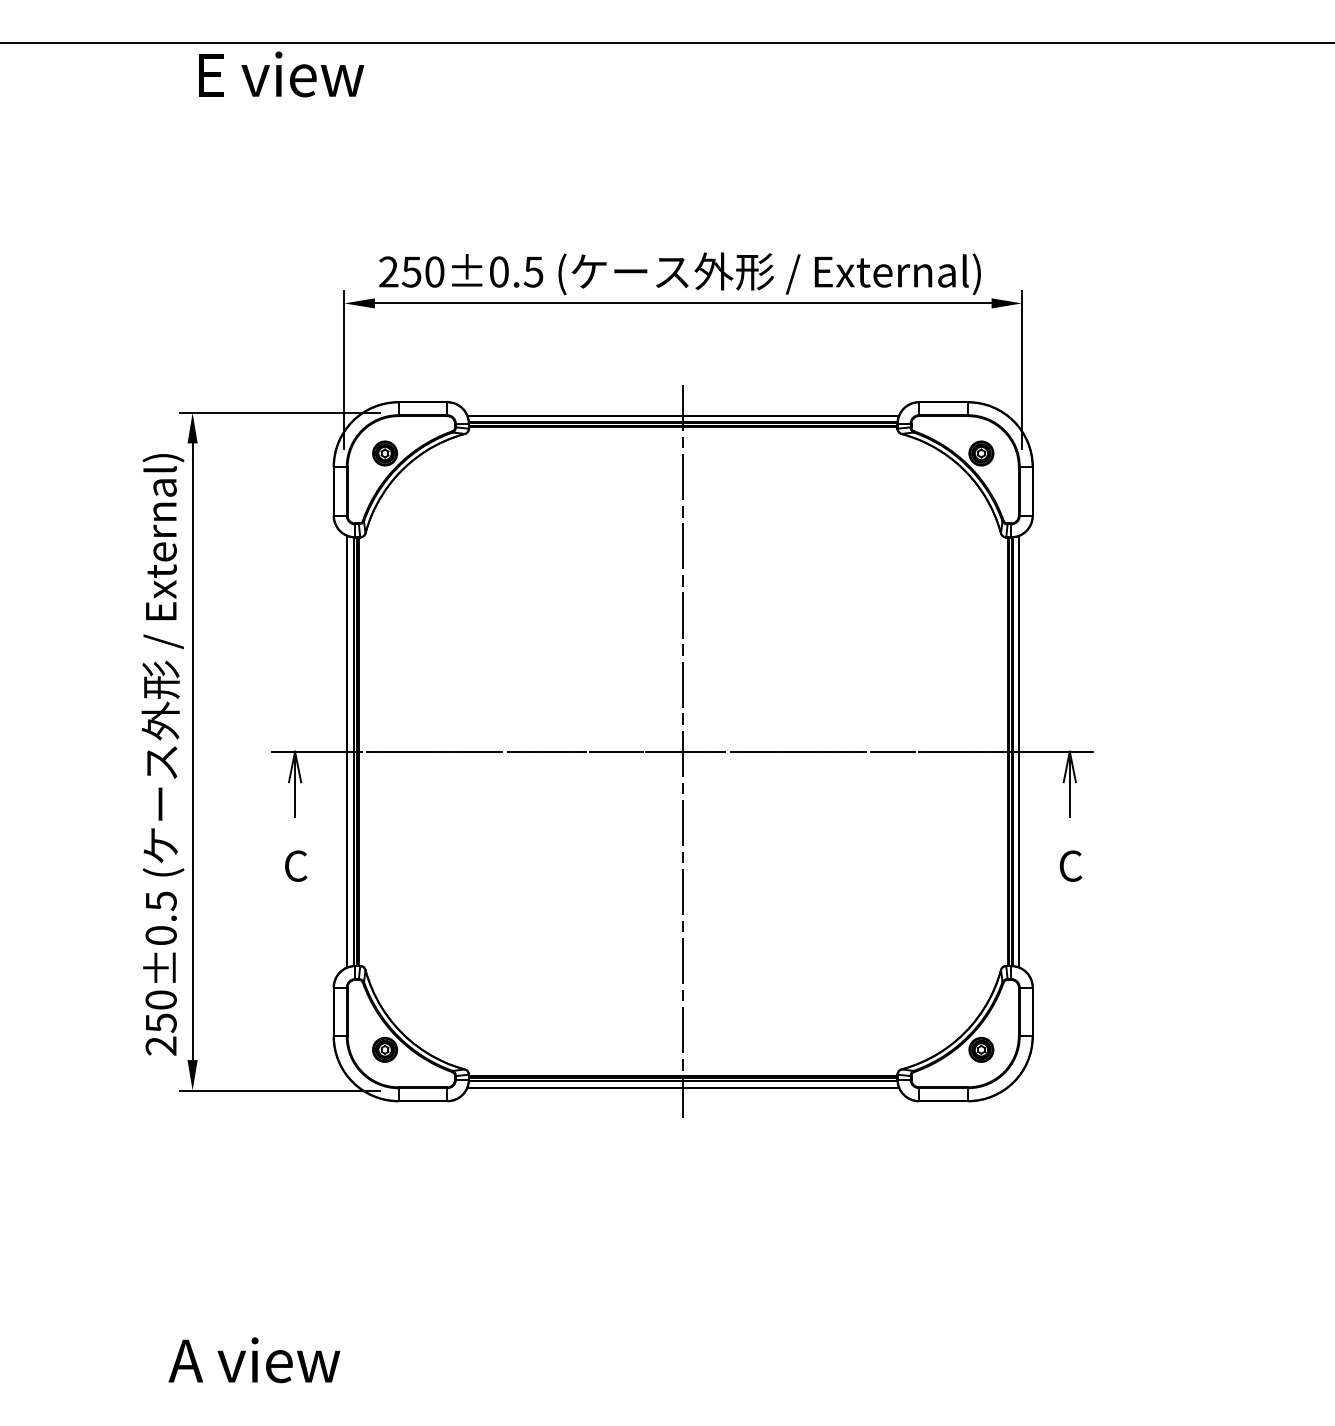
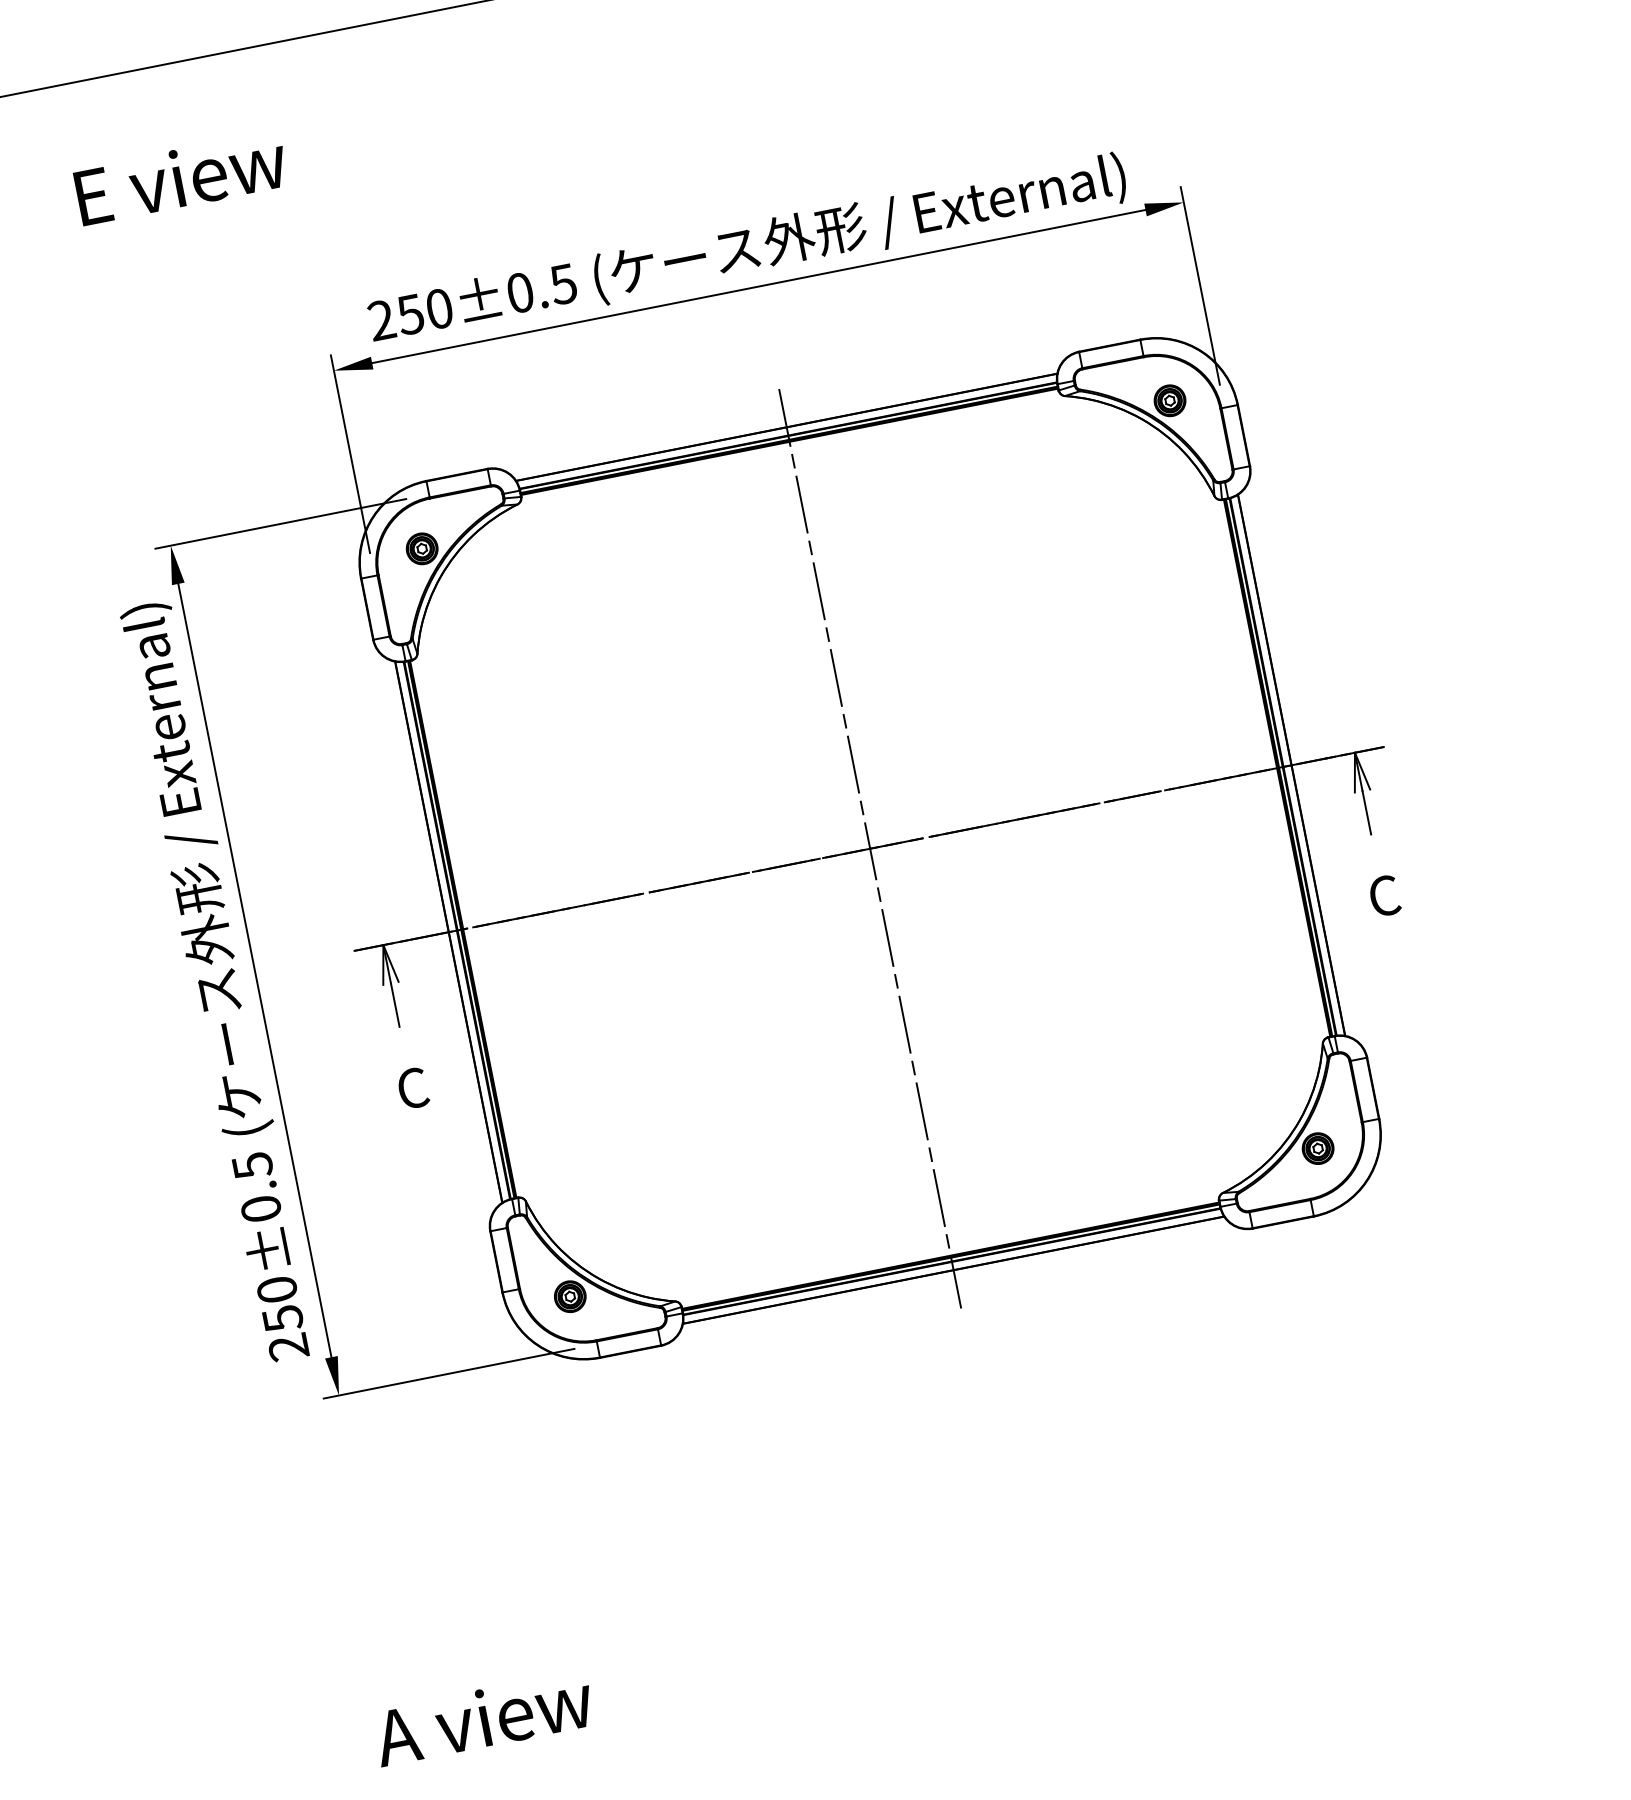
text: (281, 74) -> (181, 178), moved

